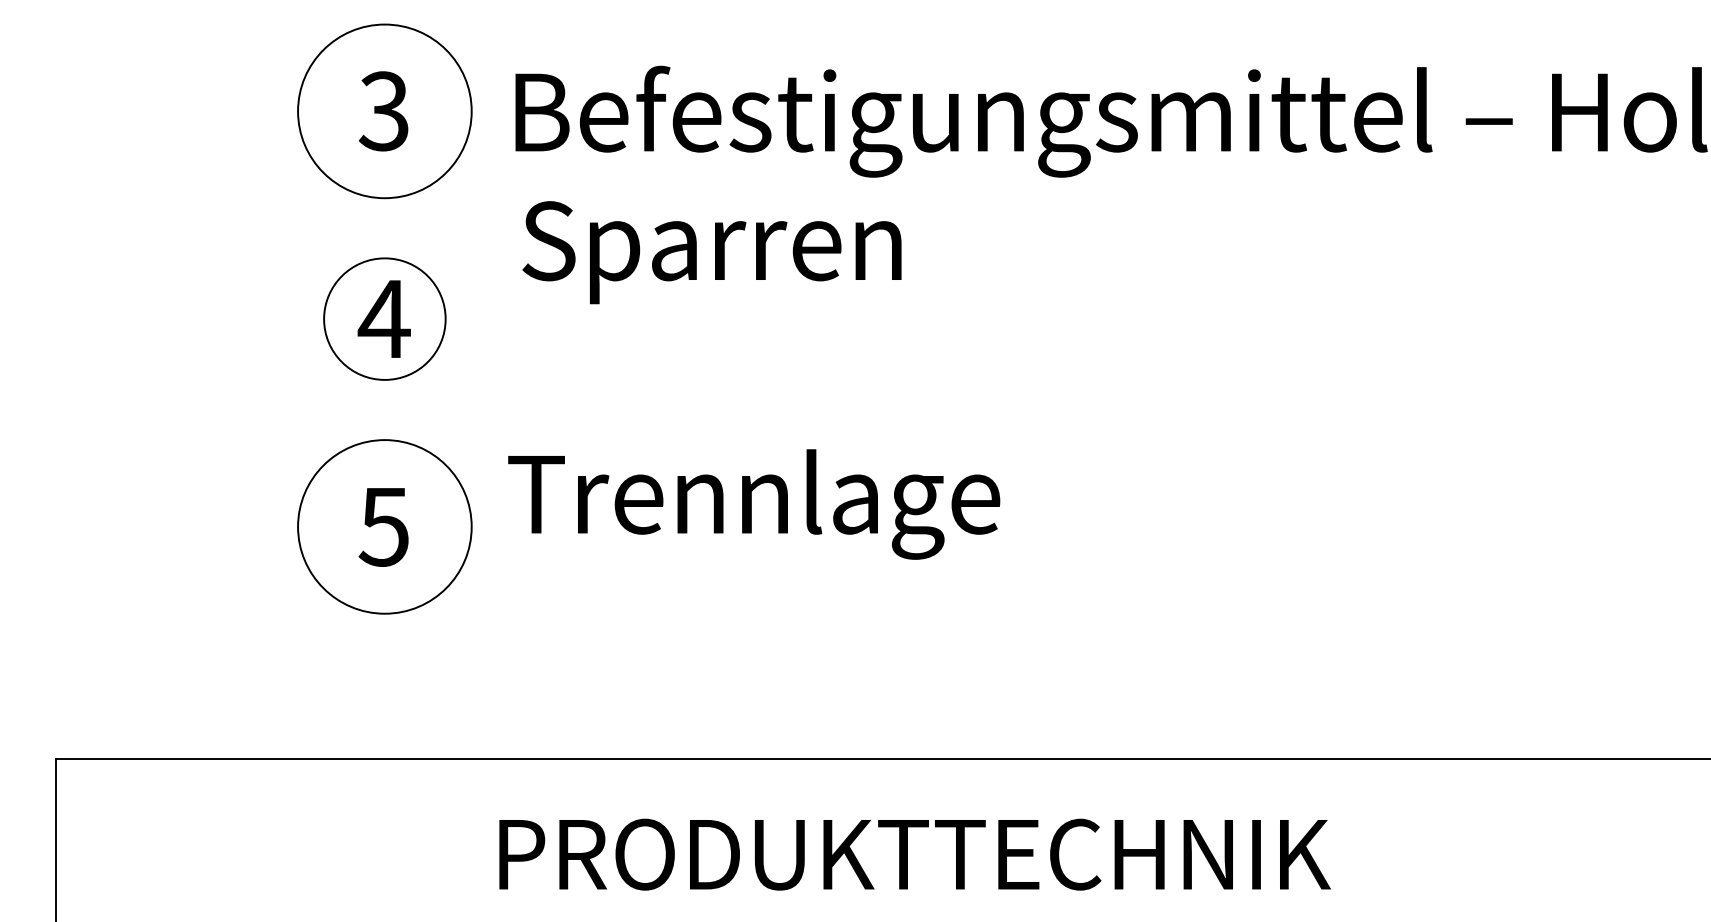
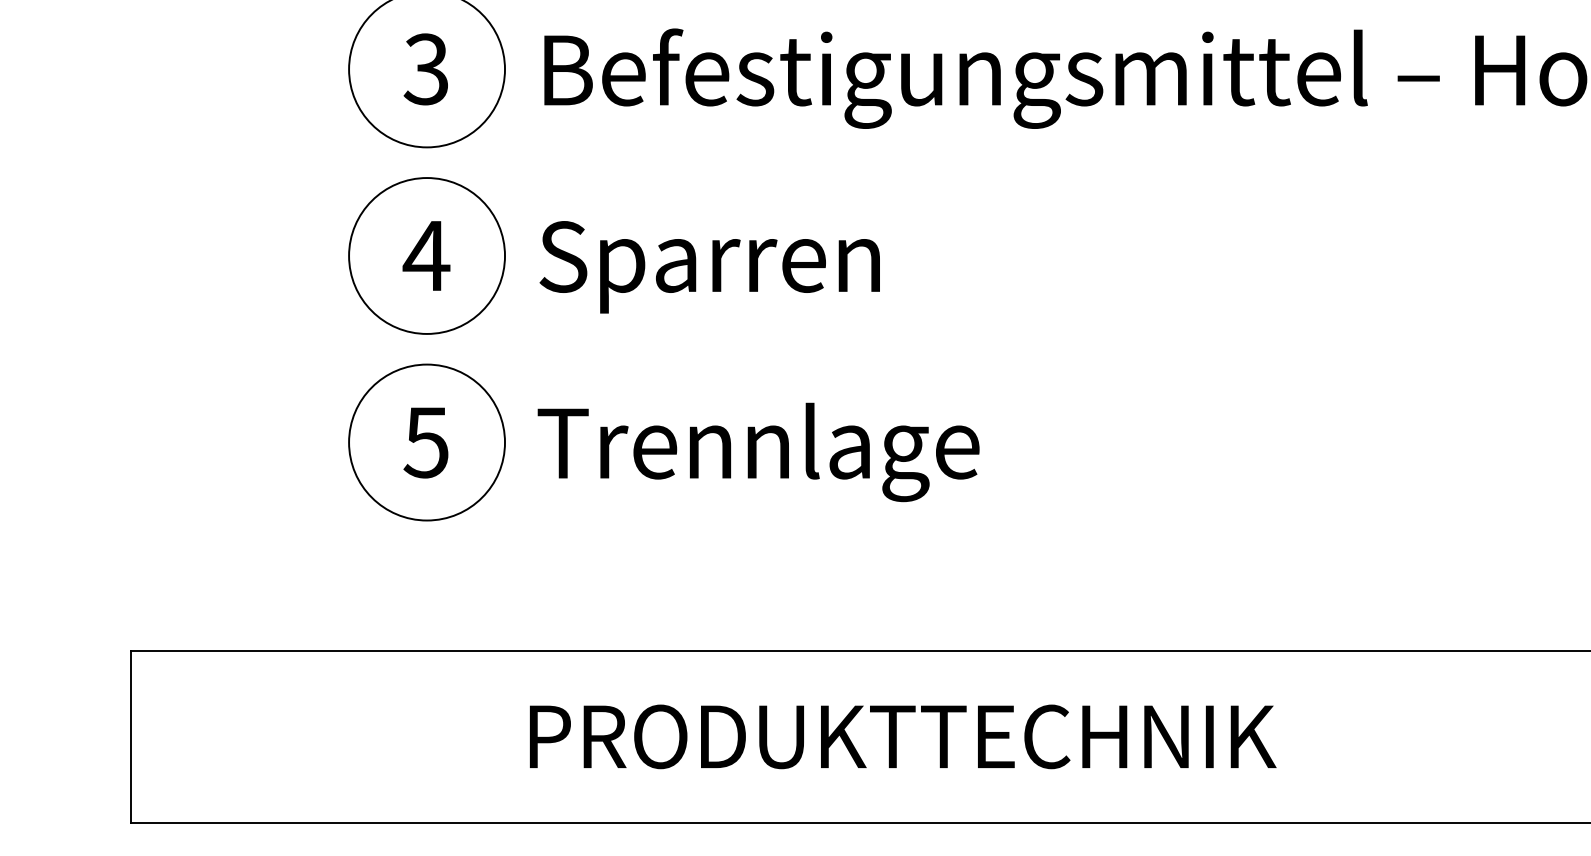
text: (711, 252) -> (709, 267), moved
circle: (385, 318) -> (427, 255), size x1.43
text: (753, 504) -> (758, 452), moved

